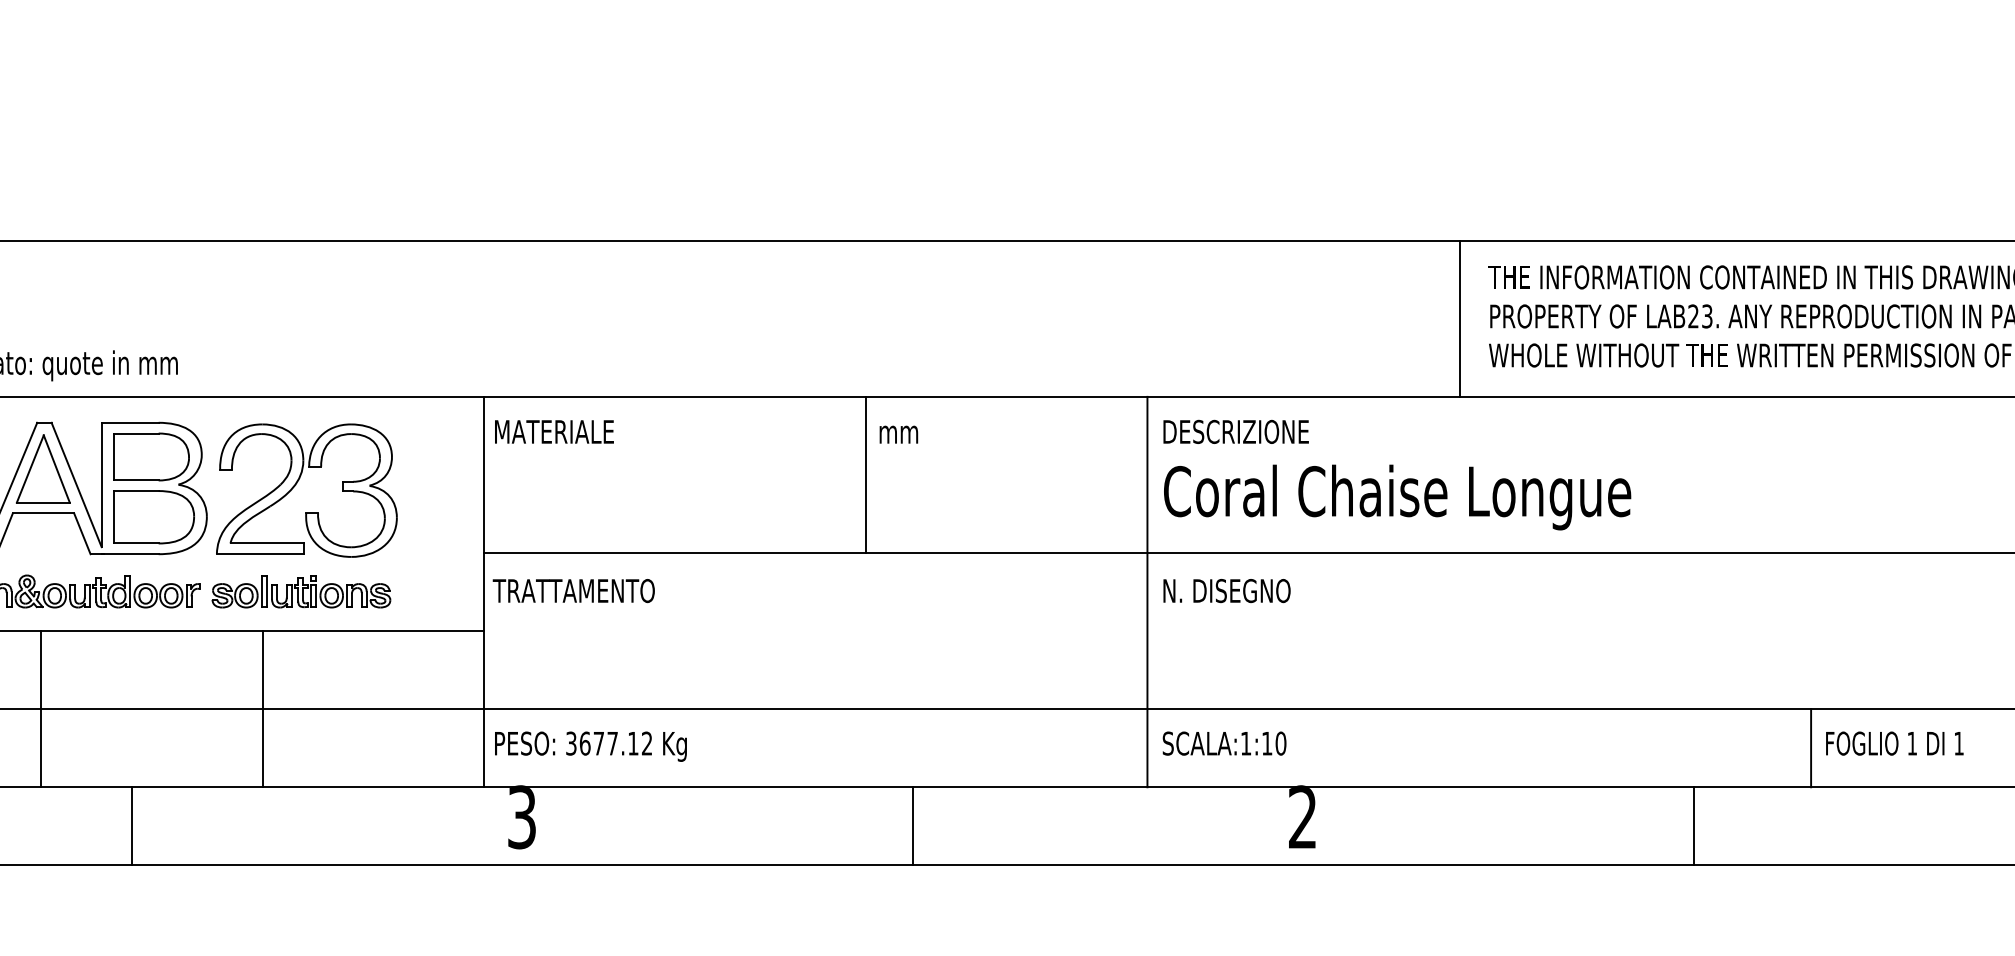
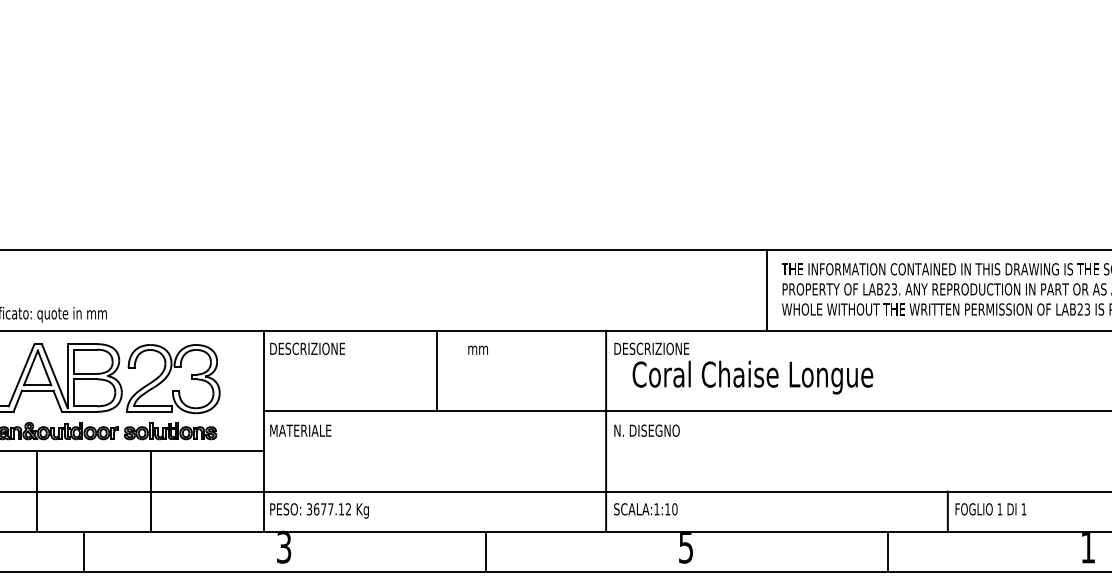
text: (567, 431) -> (307, 348), MATERIALE -> DESCRIZIONE
line: (866, 473) -> (437, 370), moved
text: (1396, 497) -> (752, 377), moved
text: (573, 590) -> (310, 430), TRATTAMENTO -> MATERIALE
text: (1301, 815) -> (685, 546), 2 -> 5

